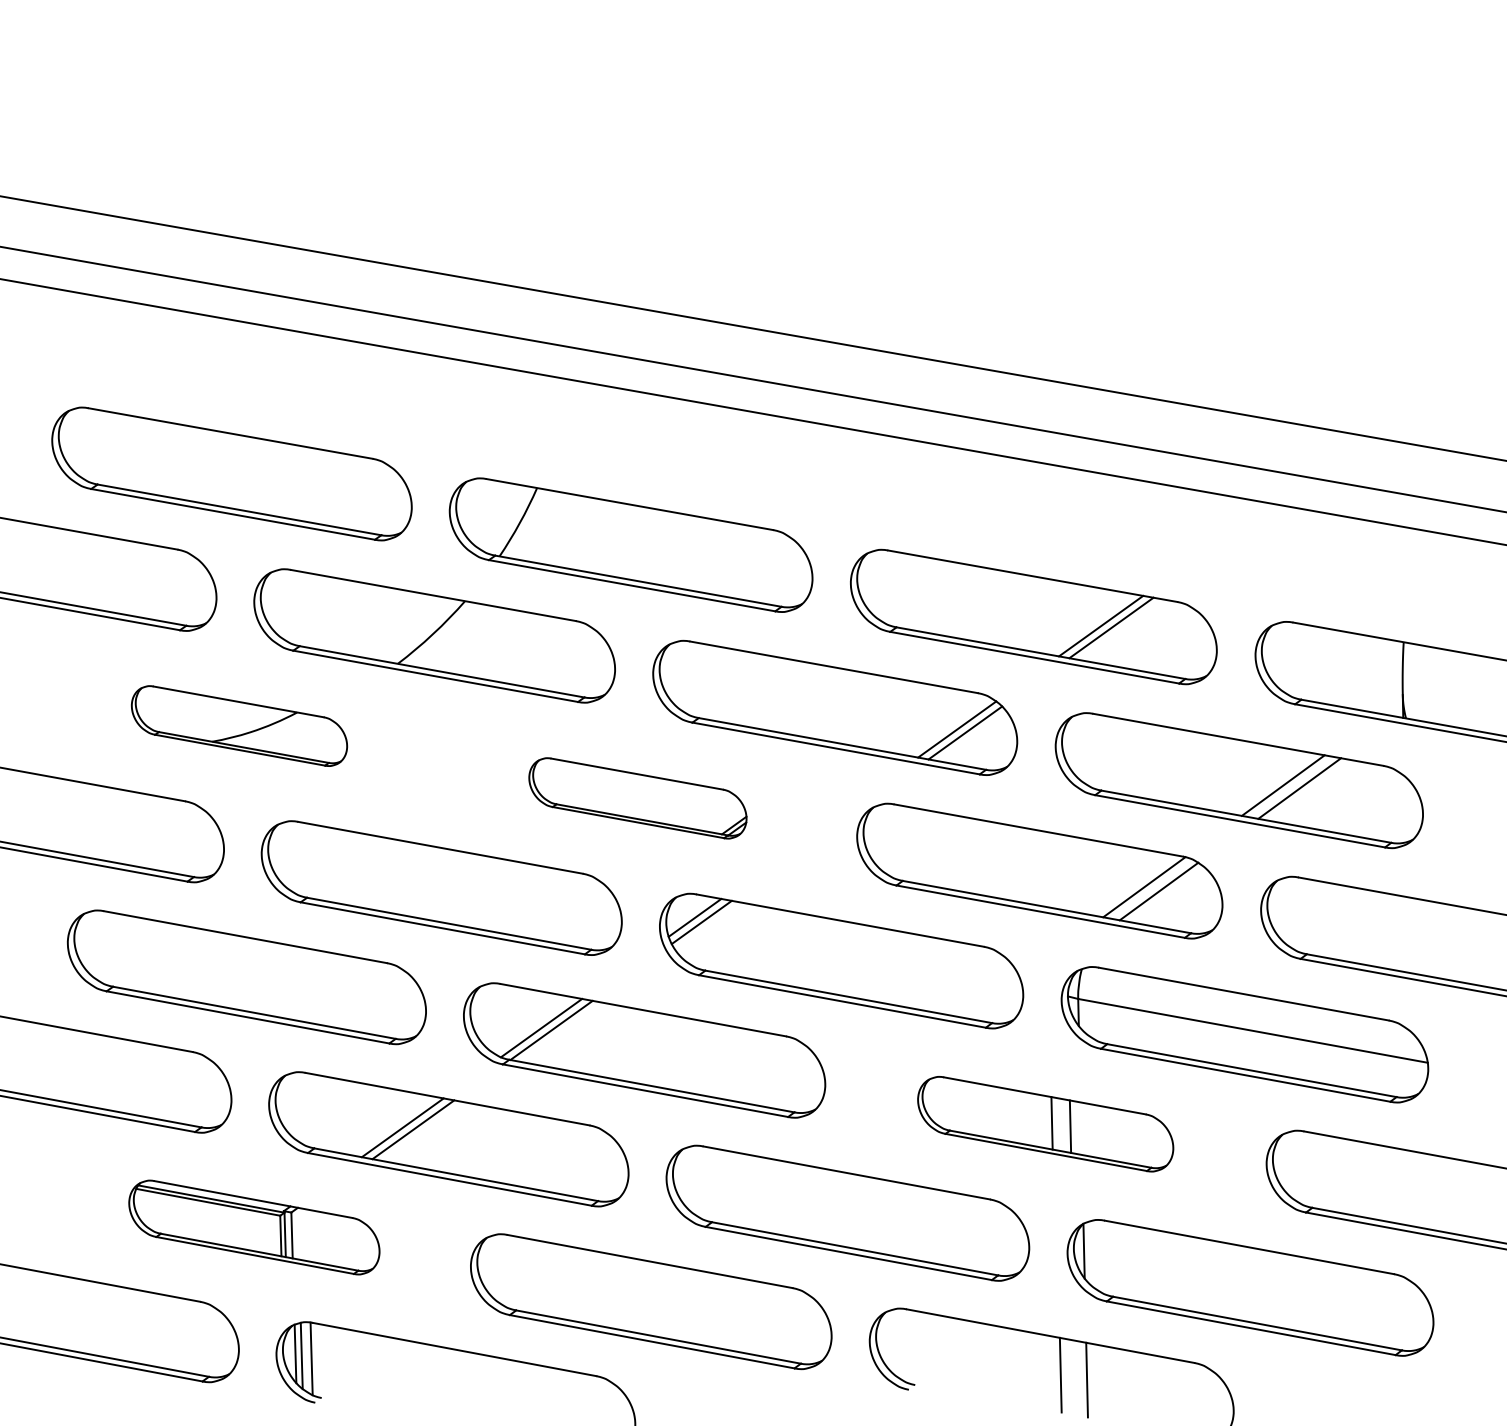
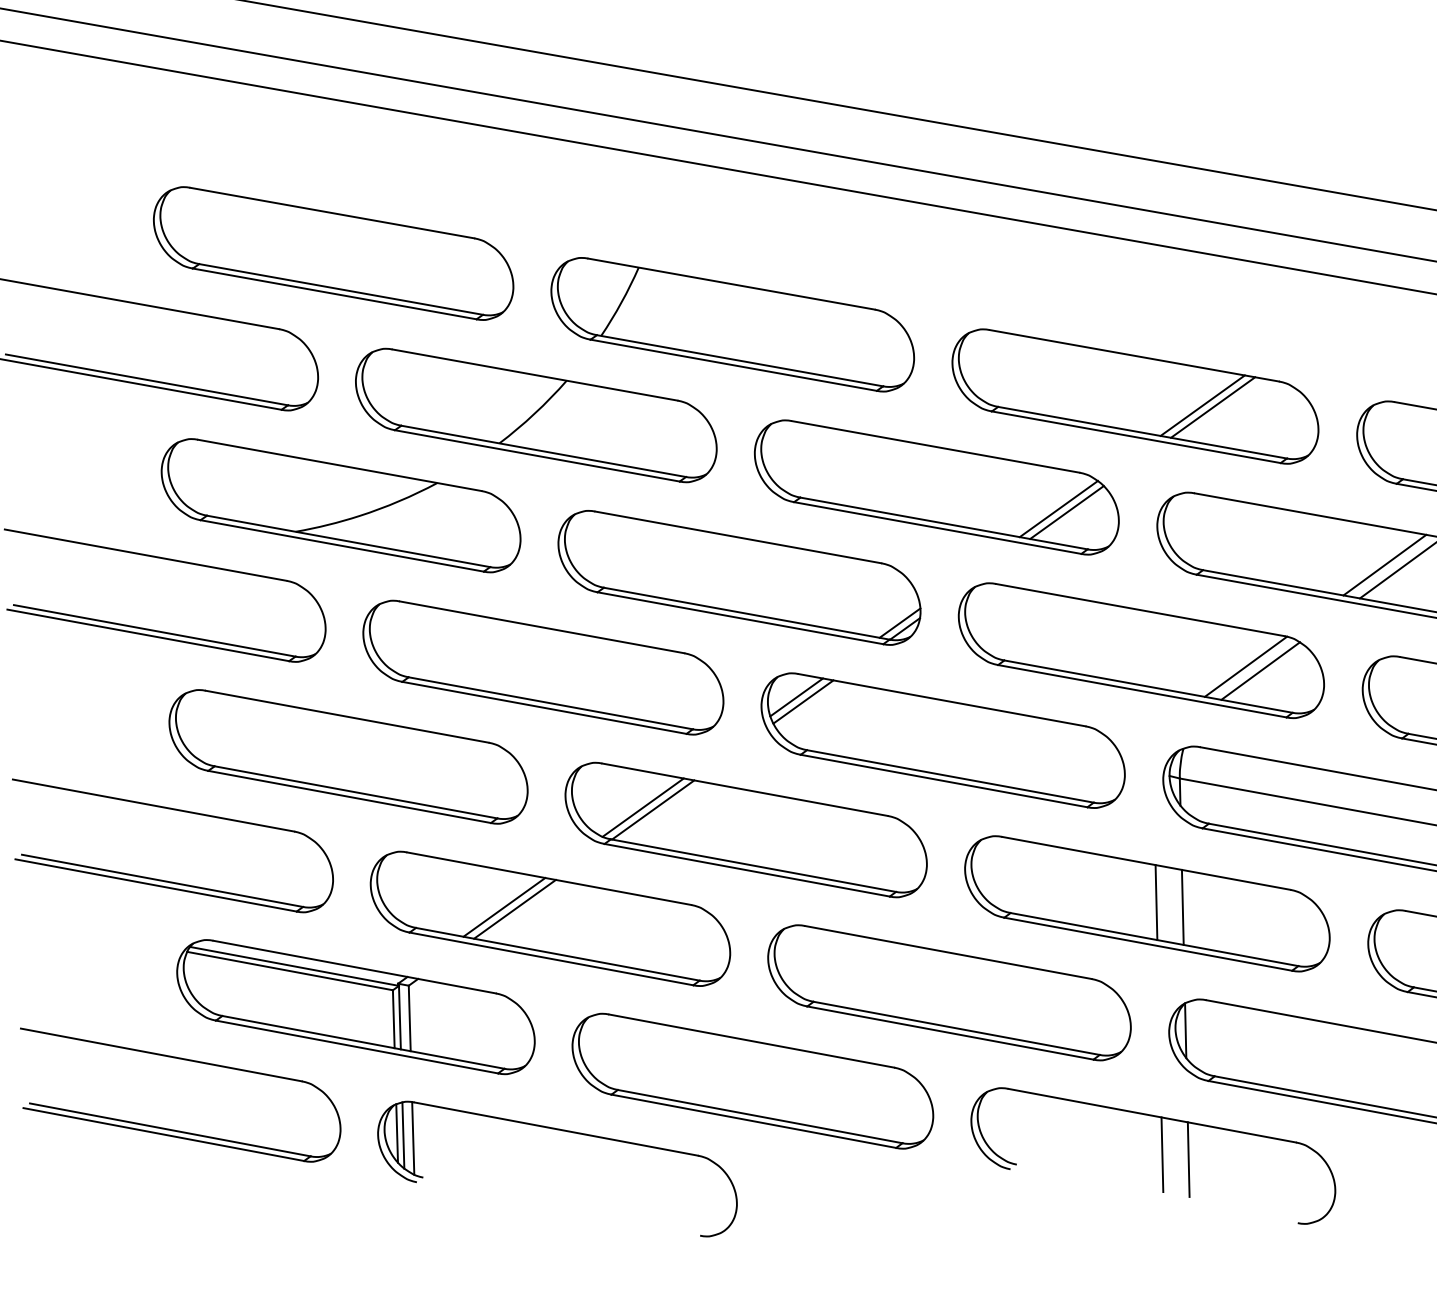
part: (239, 725) -> (341, 505), size x1.67
part: (637, 798) -> (739, 578), size x1.67
part: (1045, 1123) -> (1147, 903), size x1.43
part: (254, 1227) -> (356, 1007), size x1.43

